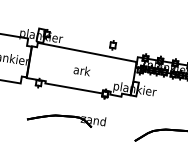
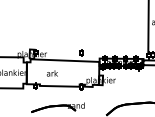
text: (80, 70) -> (51, 73), moved

